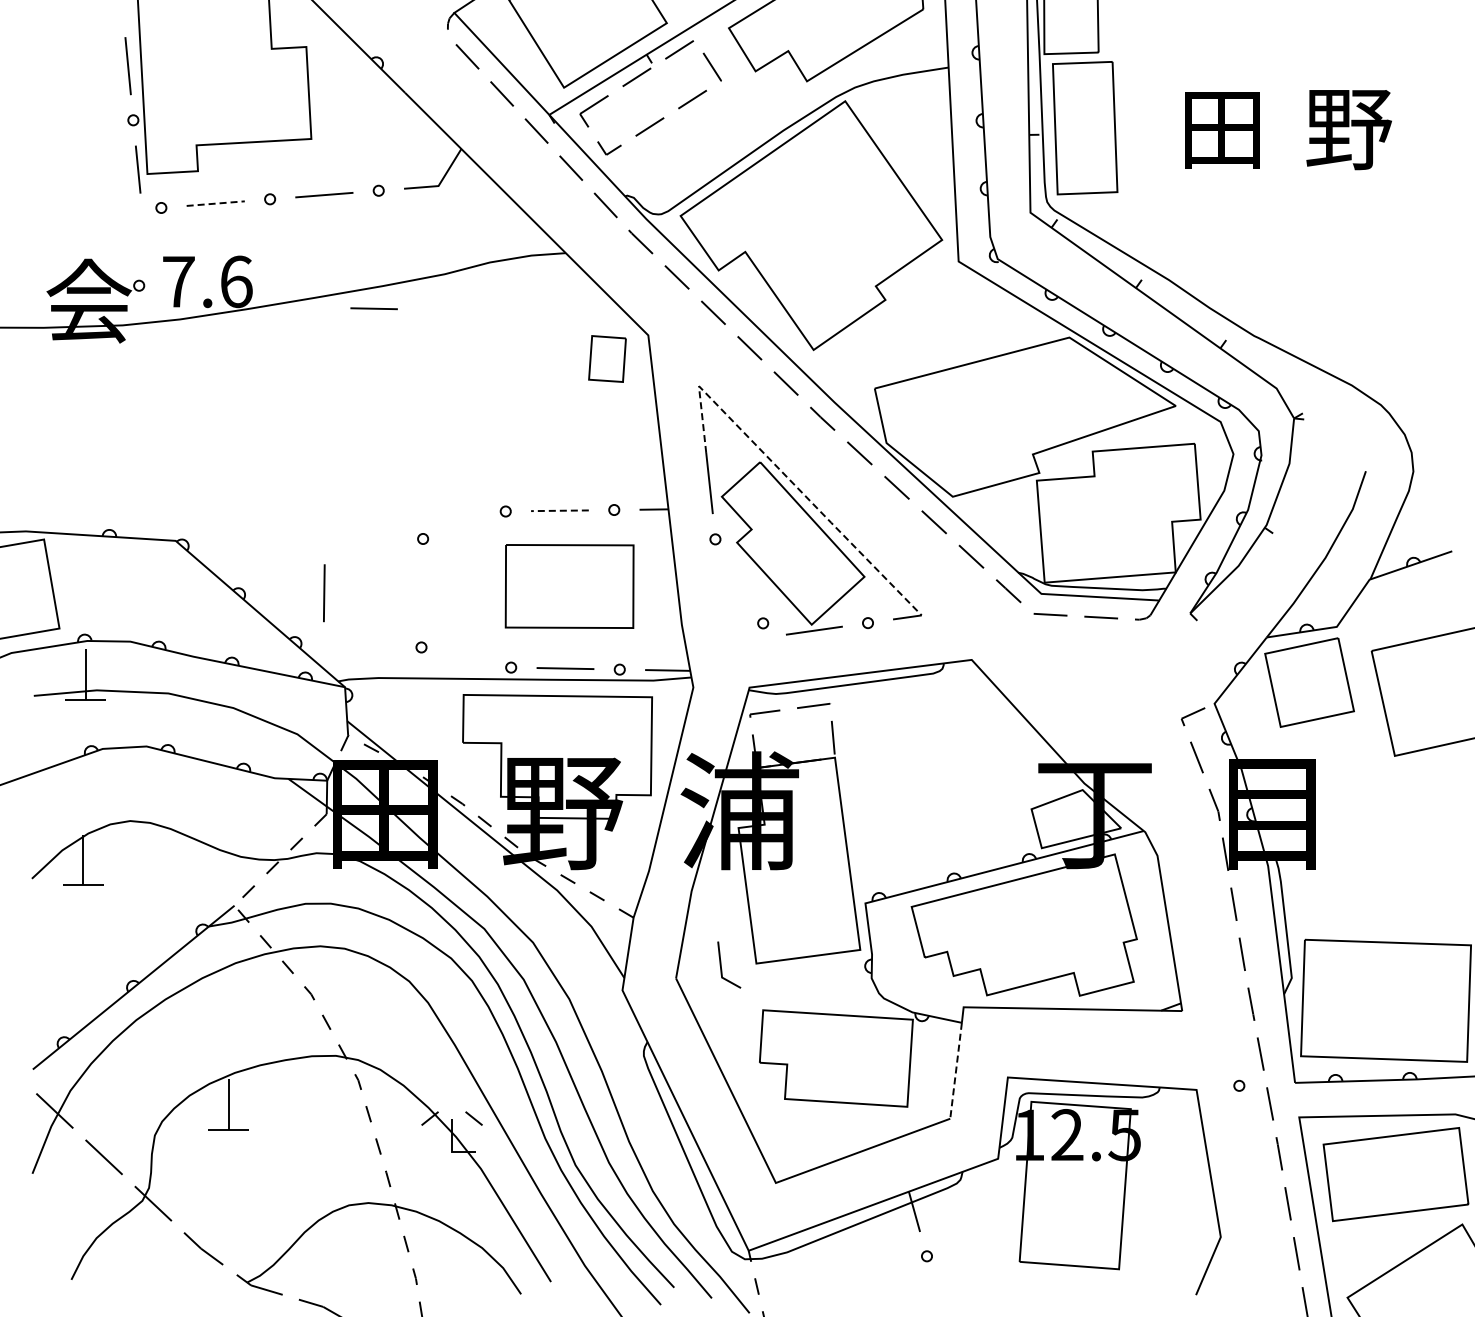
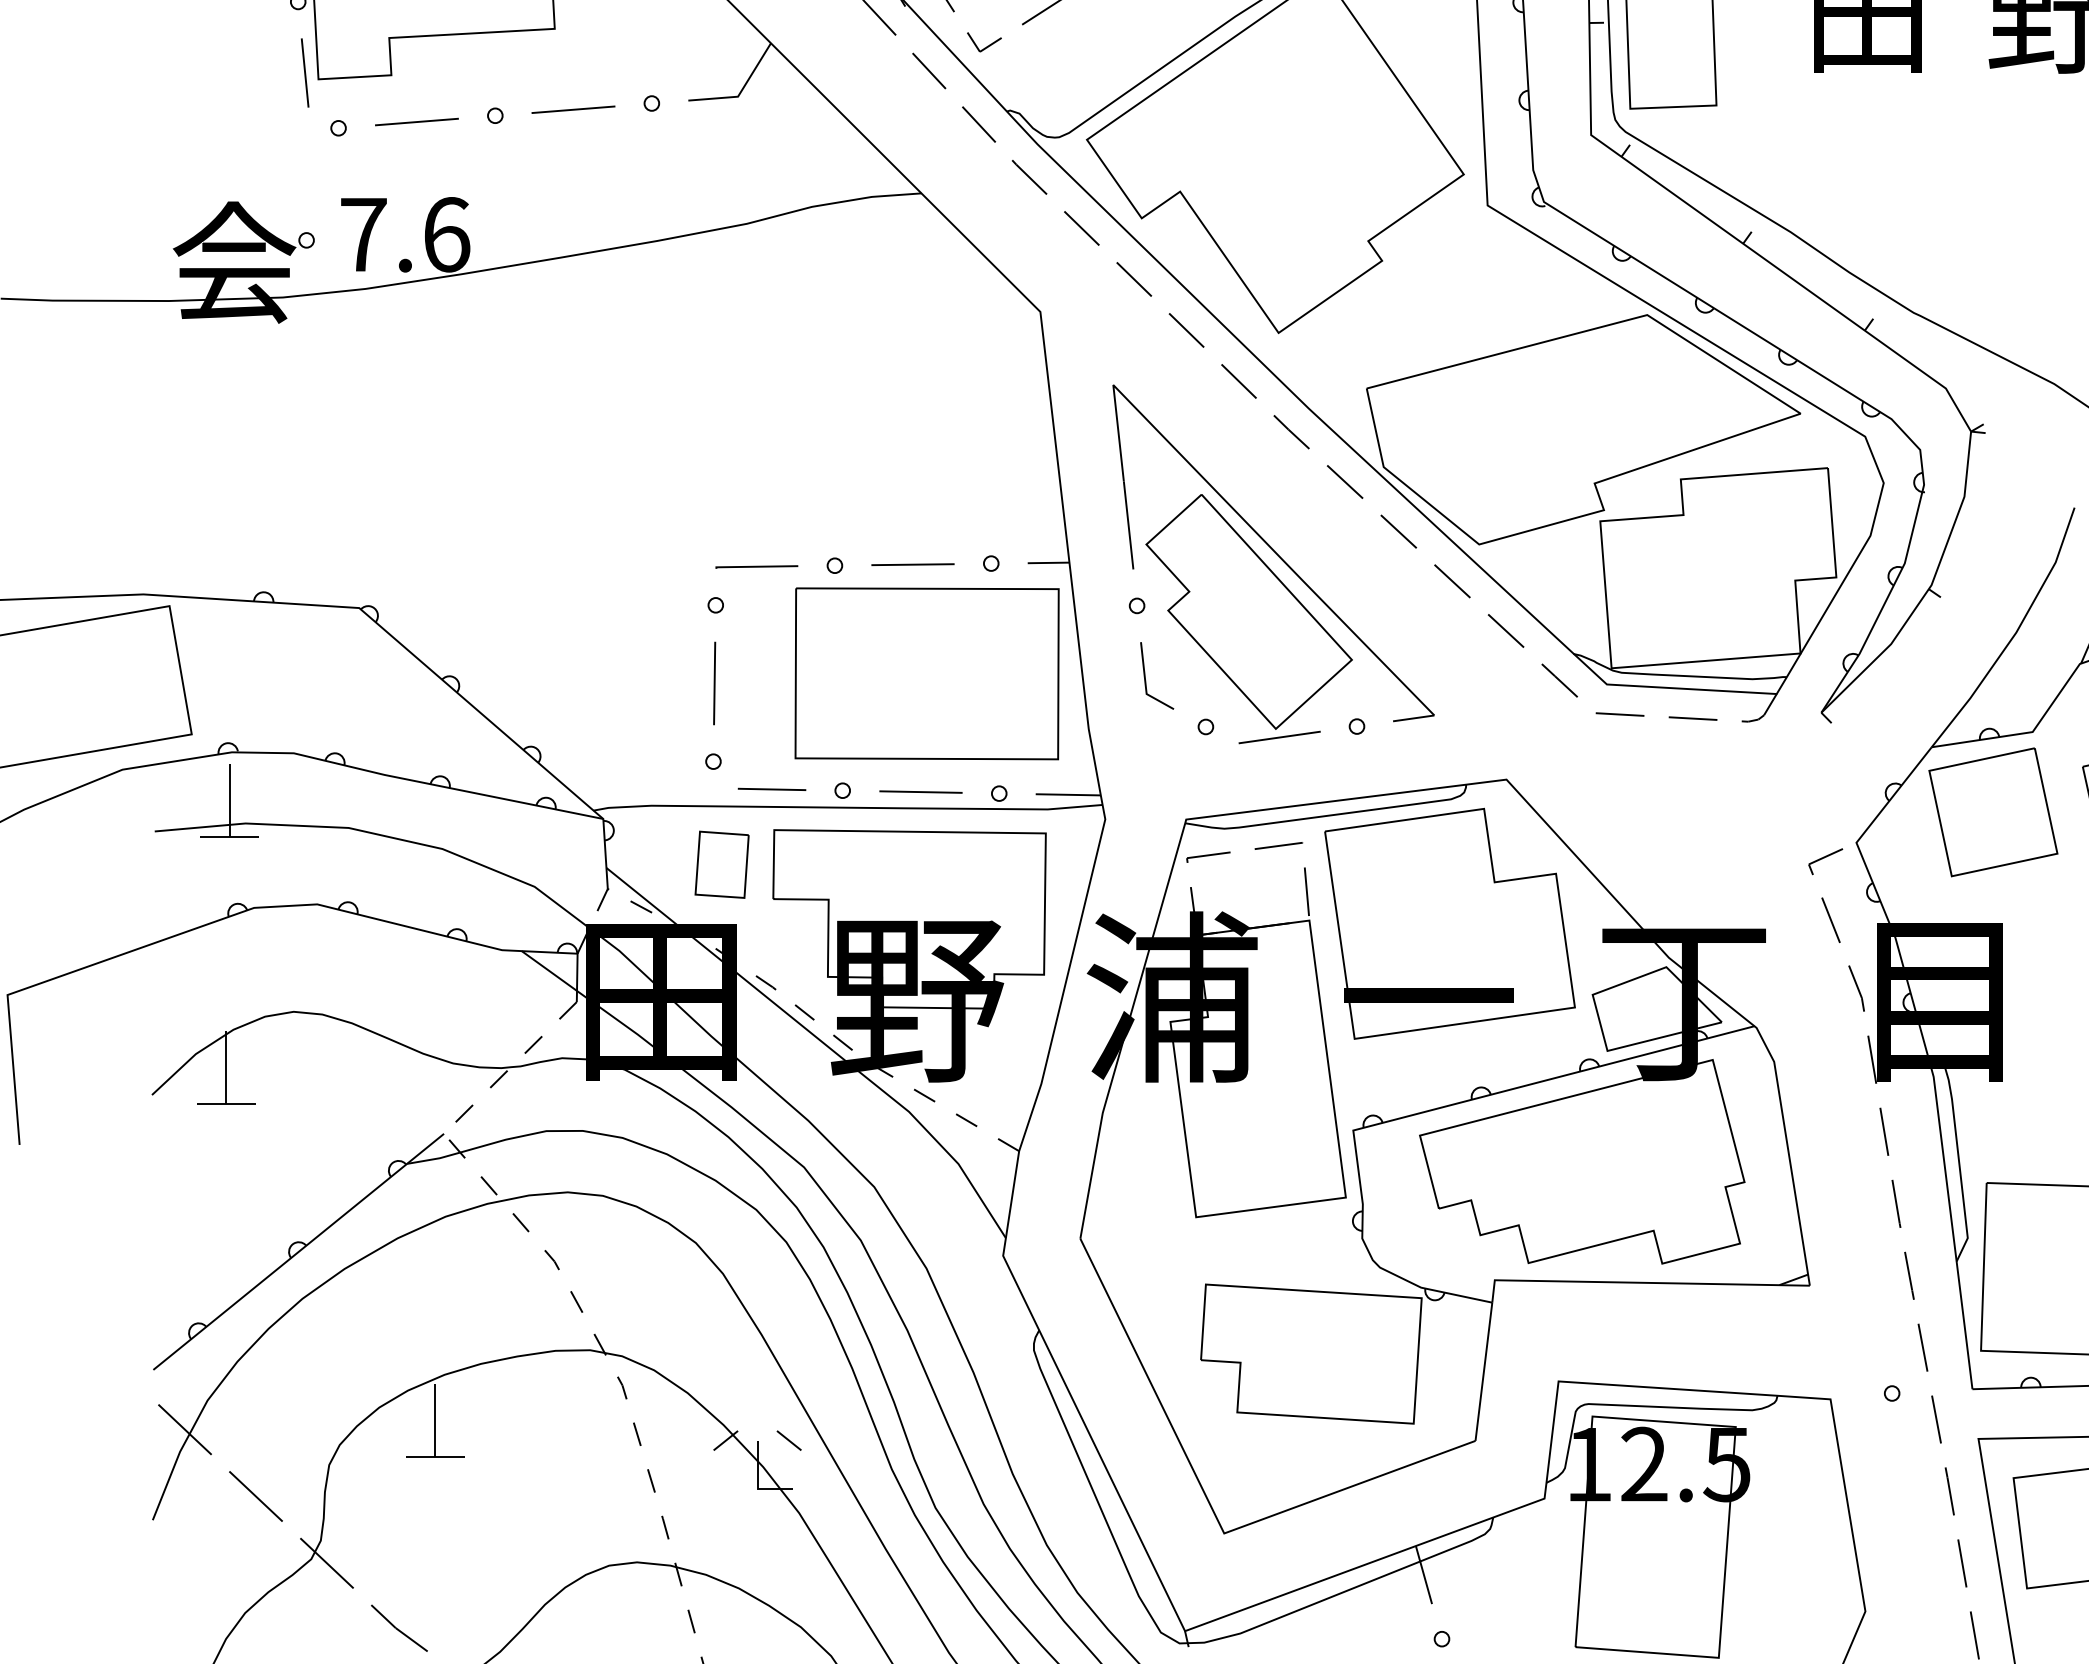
line: (216, 203) -> (418, 121), dashed -> solid
line: (373, 308) -> (771, 789), moved
part: (607, 358) -> (722, 864), moved
line: (786, 476) -> (1239, 515), dashed -> solid
line: (559, 510) -> (912, 564), dashed -> solid
line: (451, 511) -> (756, 565), added
part: (569, 586) -> (926, 673), size x1.43
line: (324, 593) -> (714, 683), moved
part: (932, 759) -> (1449, 923), added
line: (721, 964) -> (1145, 675), moved
line: (956, 1071) -> (1484, 1372), dashed -> solid

